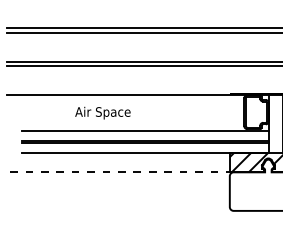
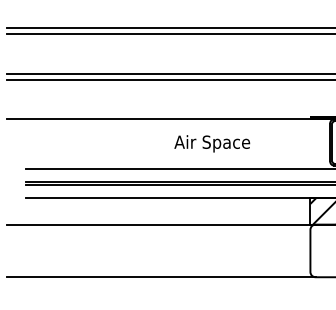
text: (102, 112) -> (211, 142), moved
line: (119, 172) -> (159, 224), dashed -> solid
line: (120, 210) -> (161, 276), added

